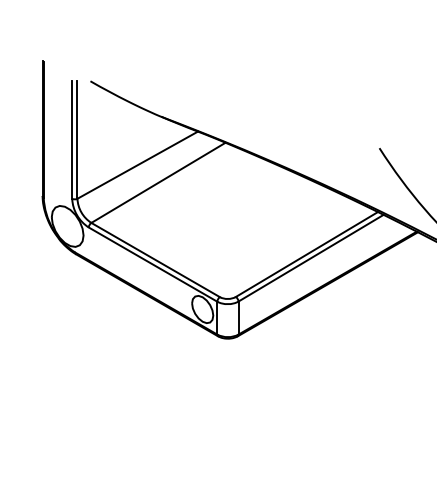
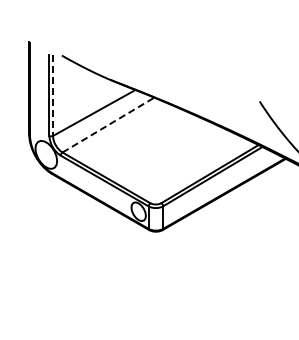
line: (78, 141) -> (53, 96), solid -> dashed
line: (158, 181) -> (108, 124), solid -> dashed

